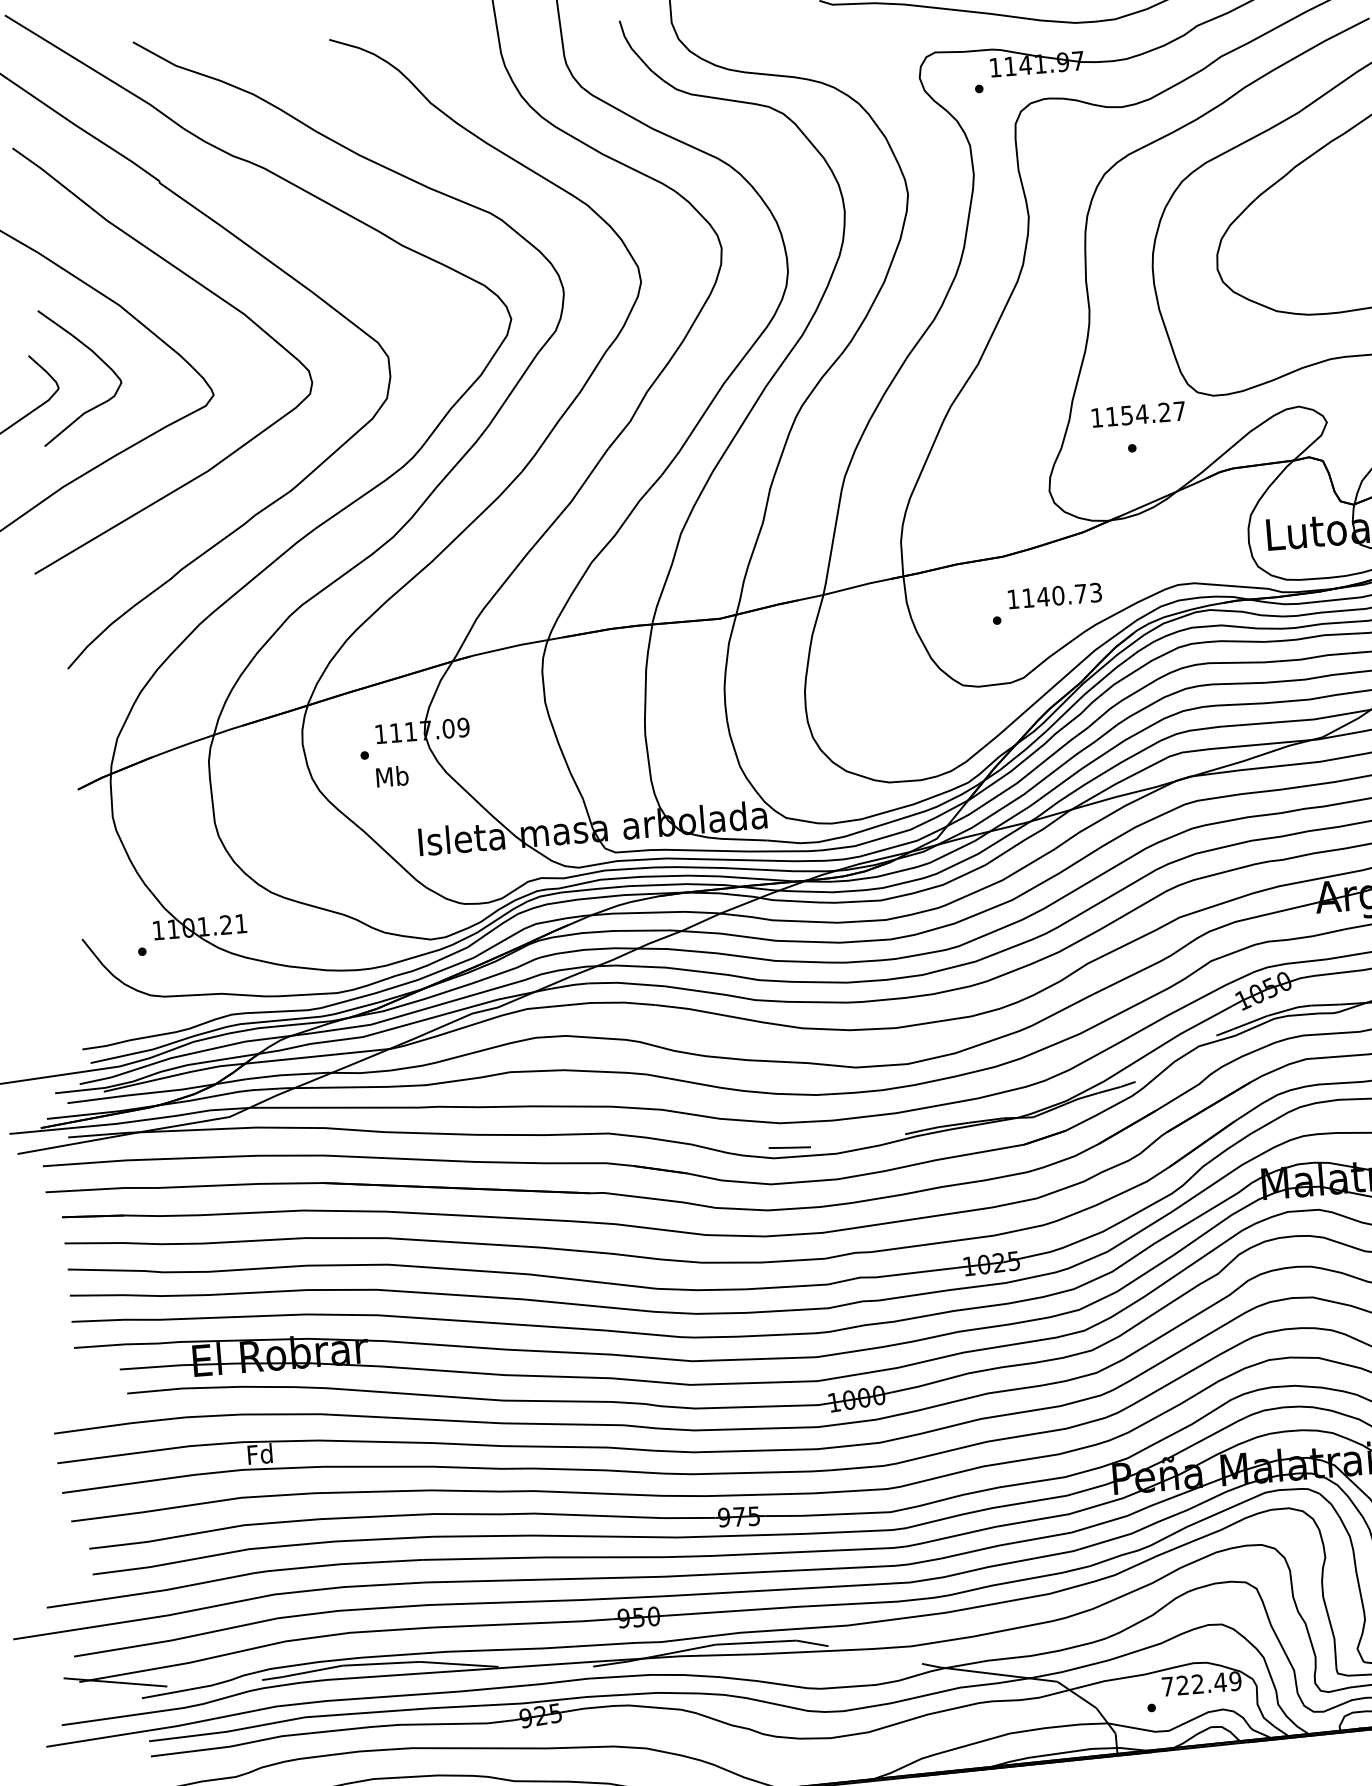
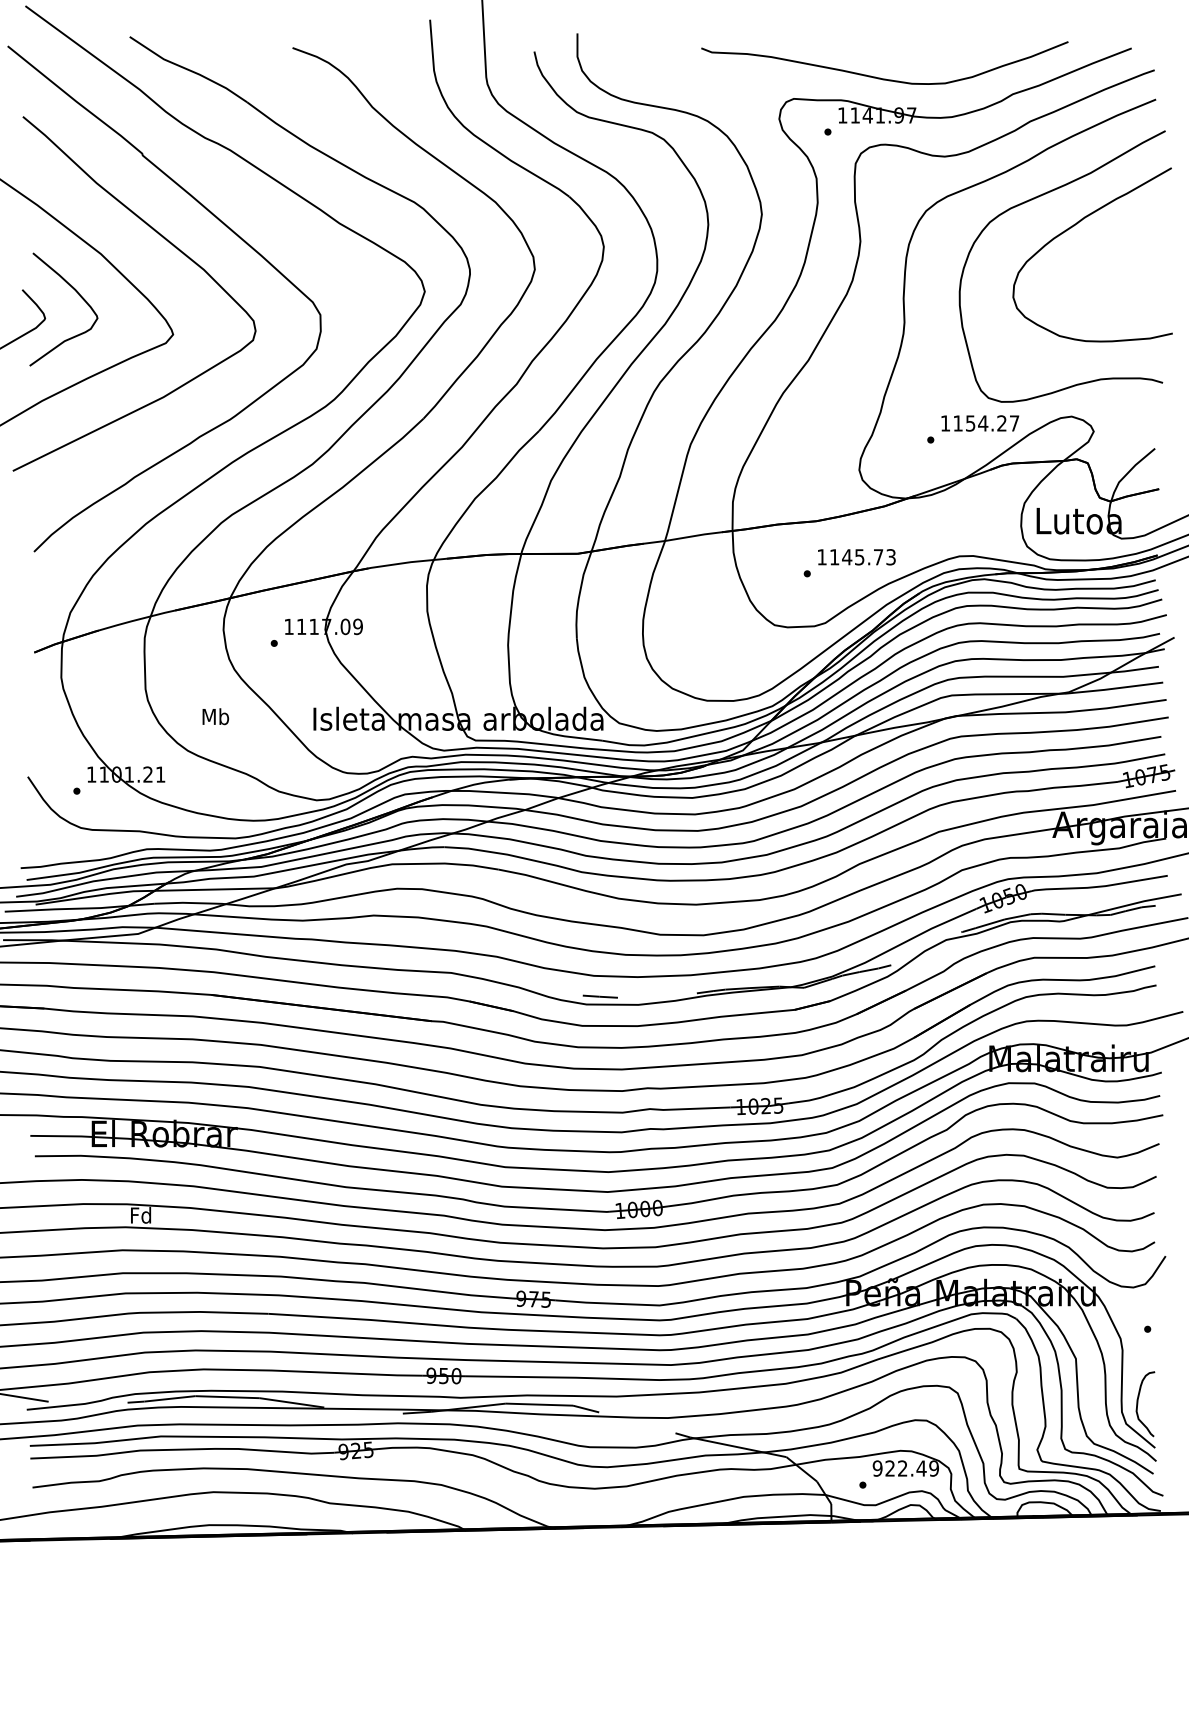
text: (1138, 414) -> (980, 423), moved
text: (1058, 596) -> (859, 557), 1140.73 -> 1145.73
text: (392, 776) -> (215, 716), moved
text: (1167, 1686) -> (877, 1468), 722.49 -> 922.49

